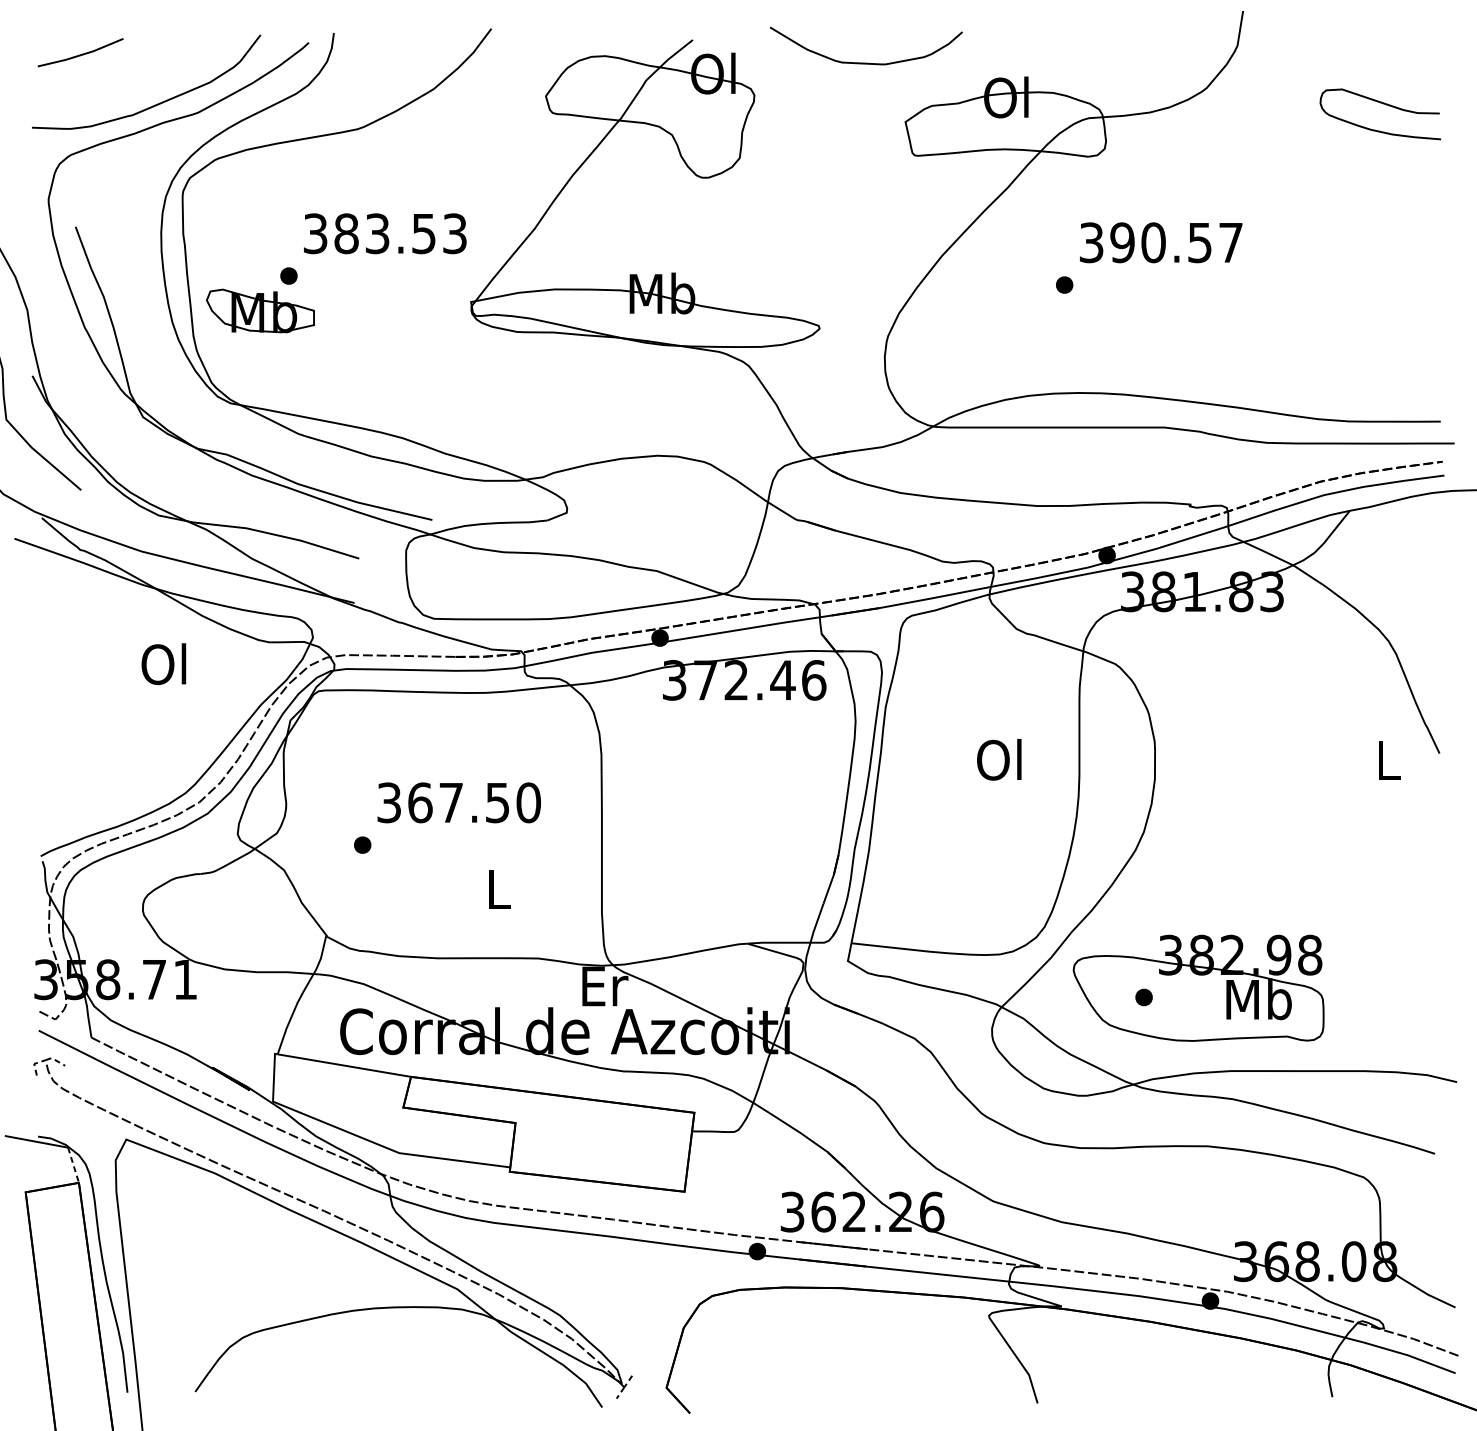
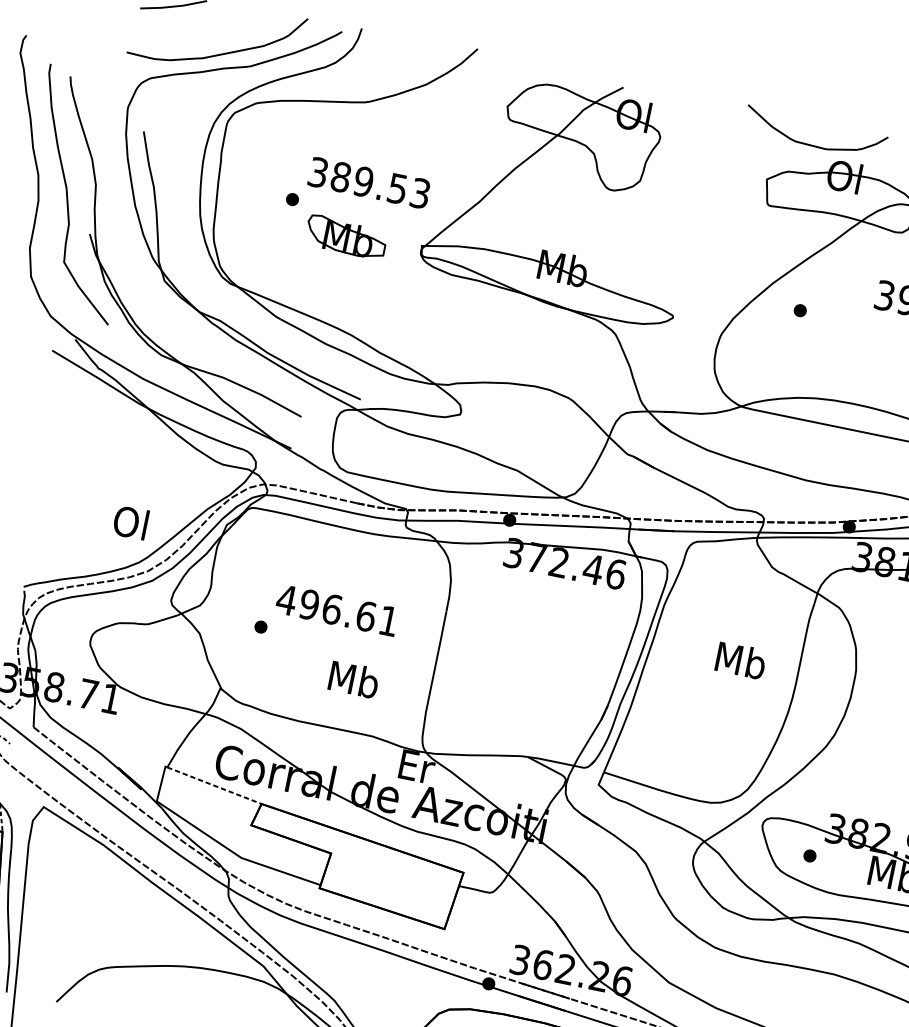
curve: (865, 62) -> (812, 145), moved
text: (377, 233) -> (363, 181), 383.53 -> 389.53
part: (1064, 284) -> (800, 310), moved
part: (260, 310) -> (346, 236), moved
text: (163, 663) -> (130, 522), moved
text: (1000, 759) -> (740, 660), Ol -> Mb
text: (458, 802) -> (337, 610), 367.50 -> 496.61
text: (498, 888) -> (353, 679), L -> Mb
line: (344, 1065) -> (214, 785), solid -> dashed

